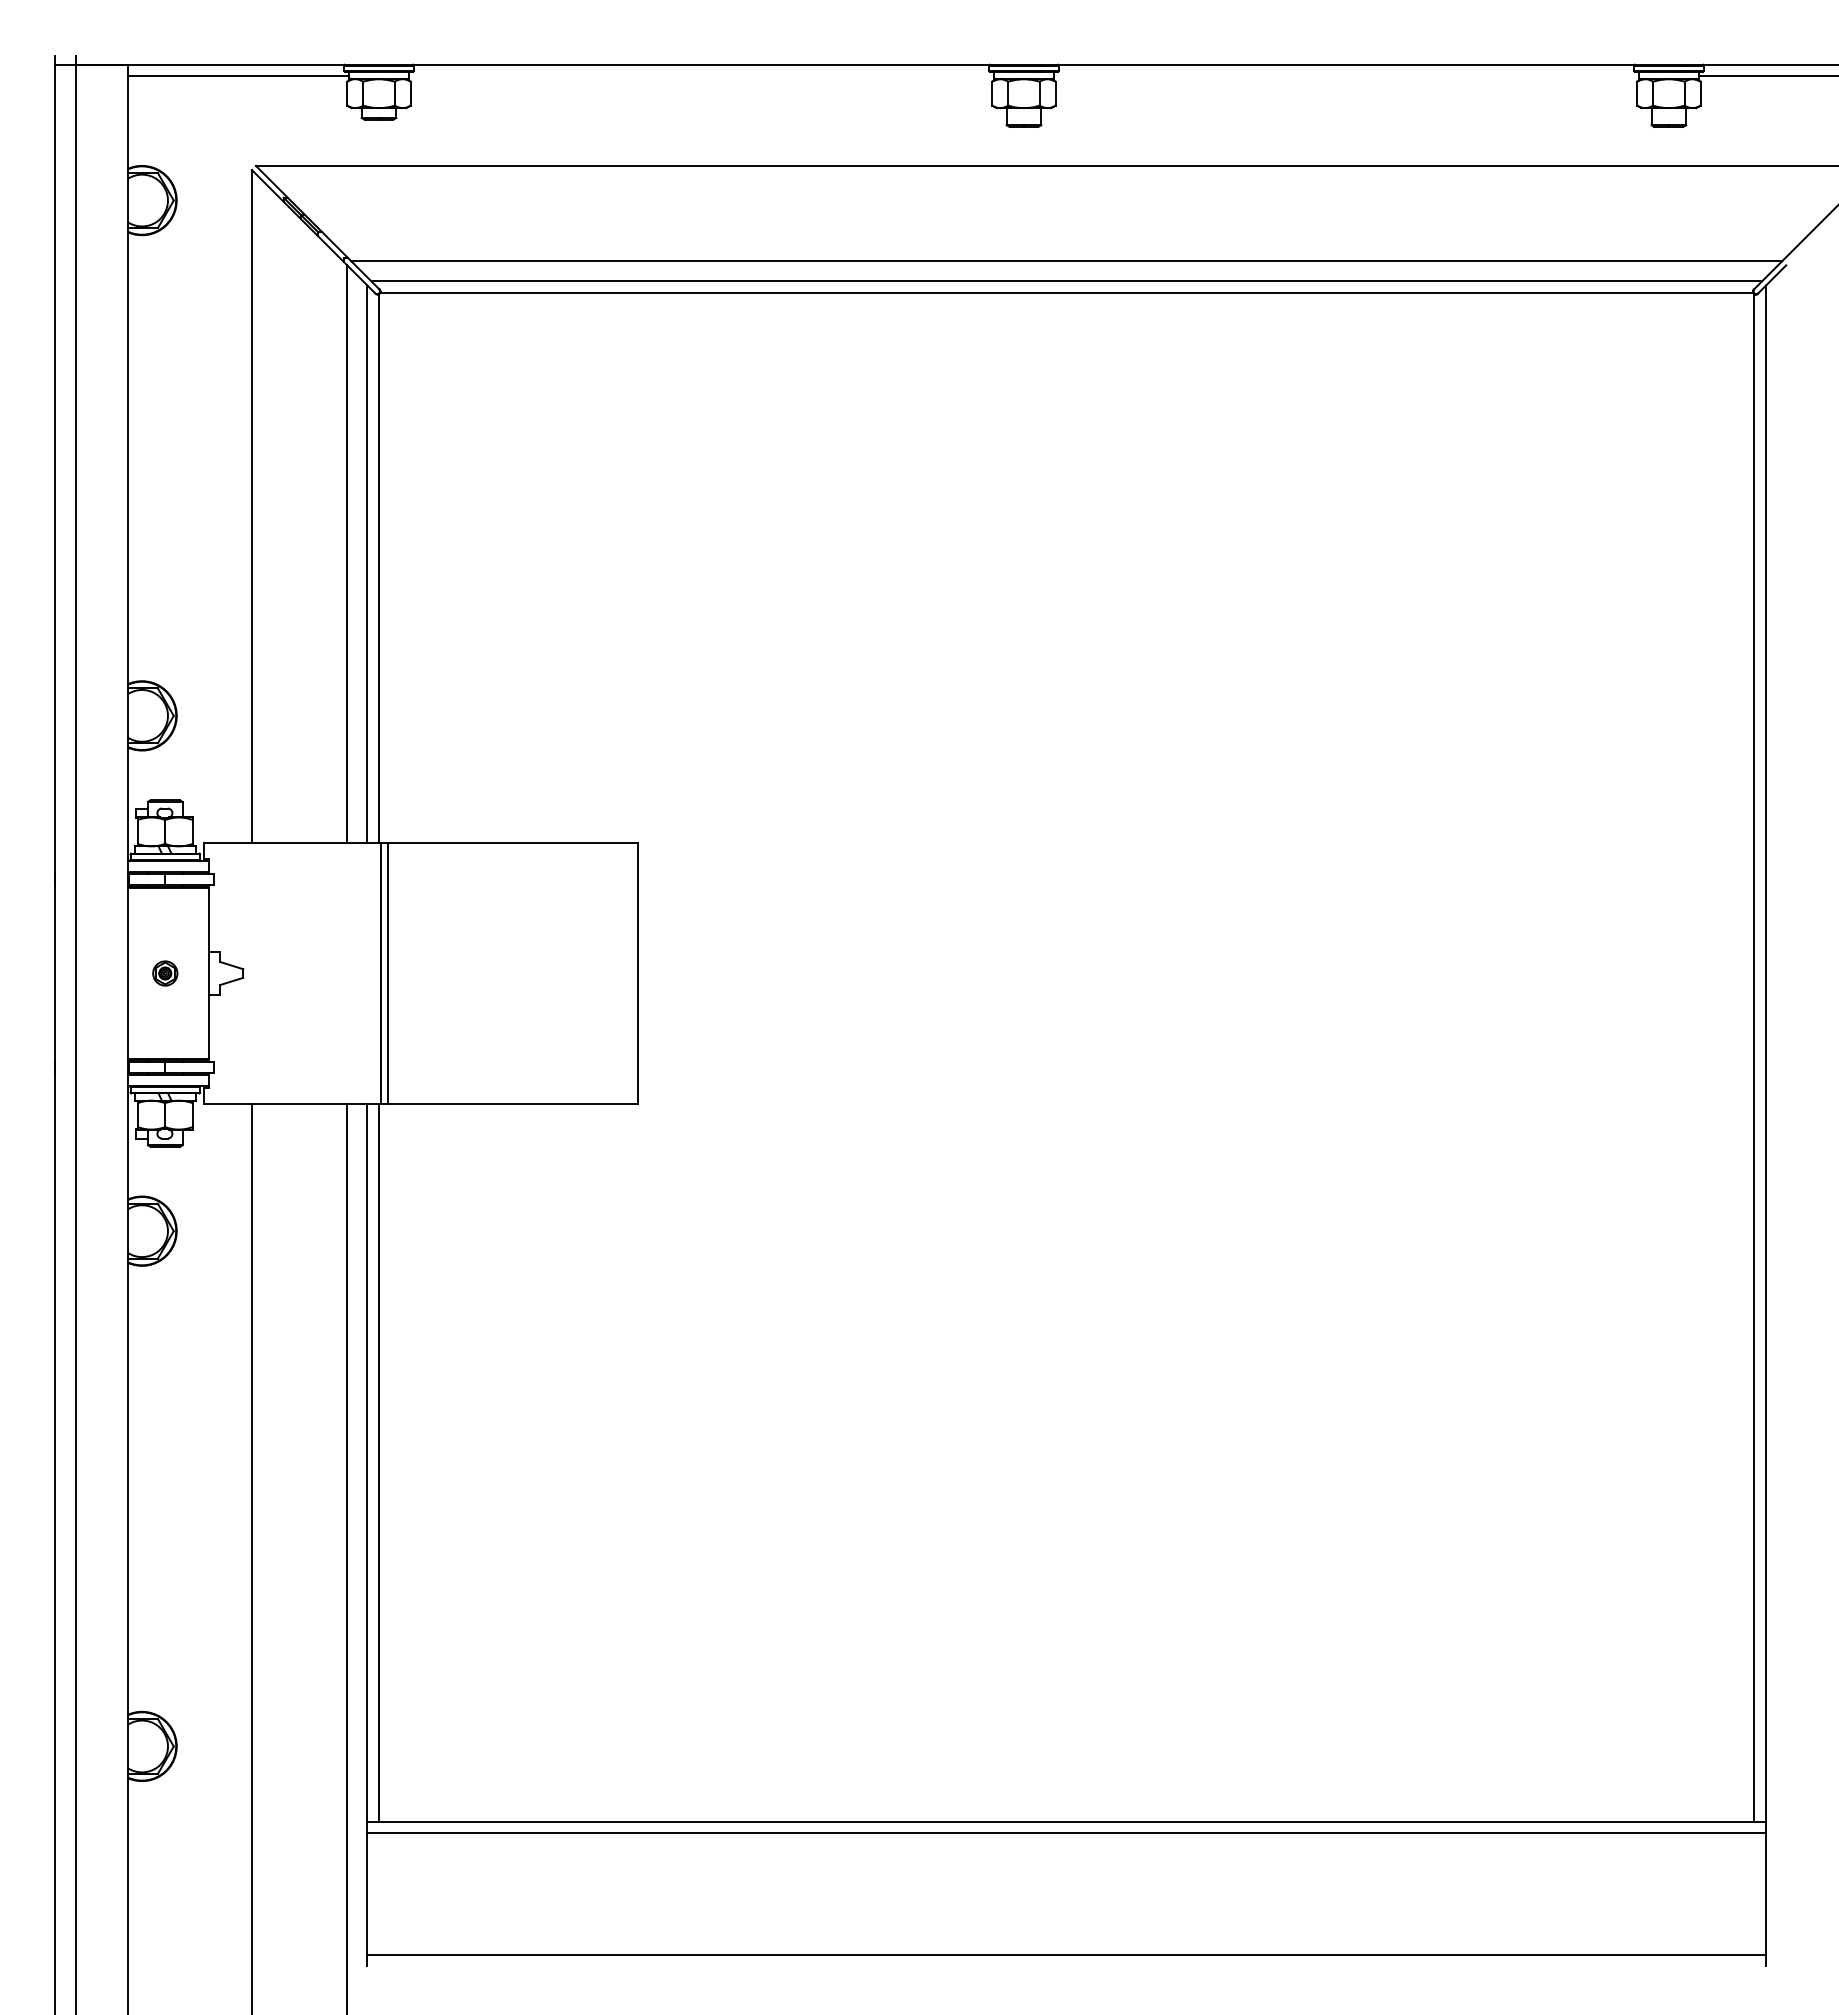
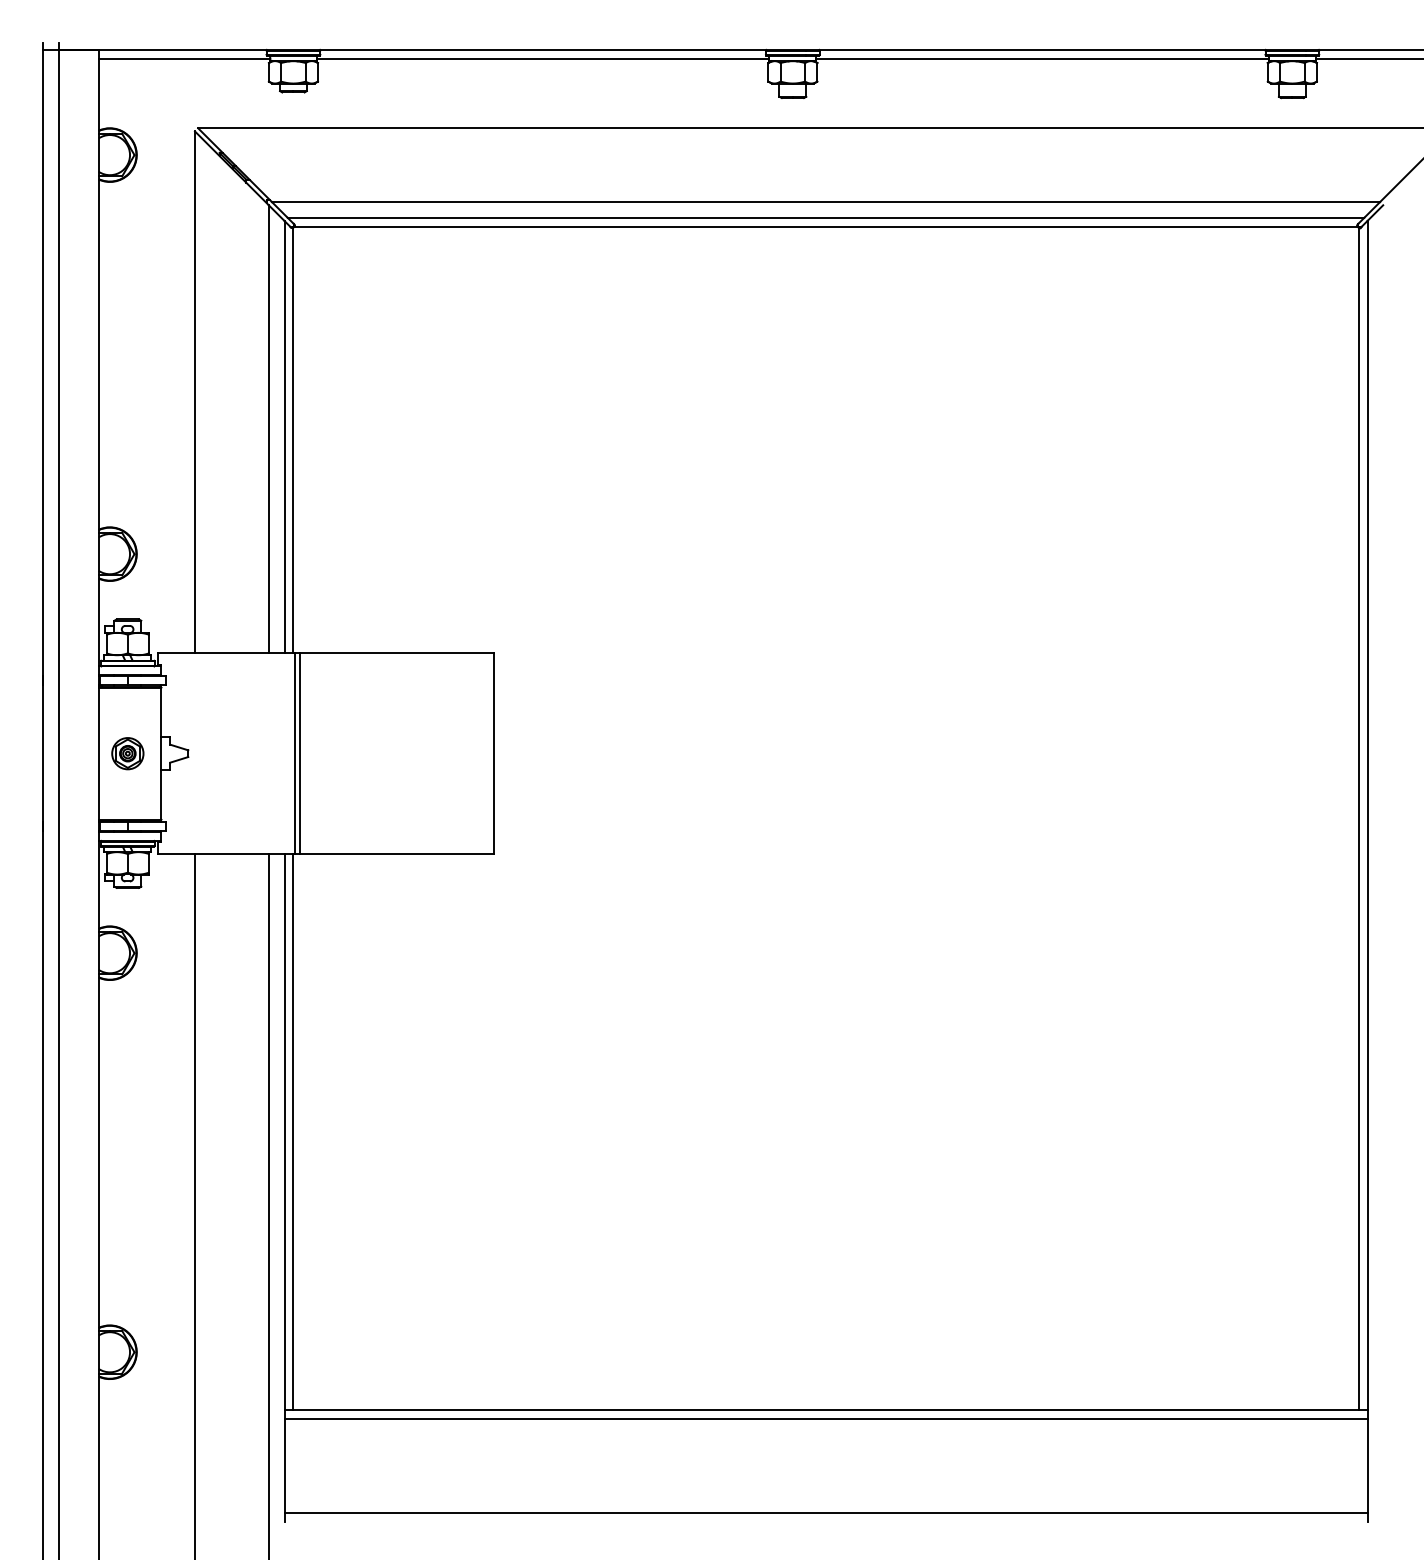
line: (701, 76) -> (543, 59), added
line: (1346, 76) -> (1042, 59), added
part: (165, 973) -> (128, 753), size x1.67

